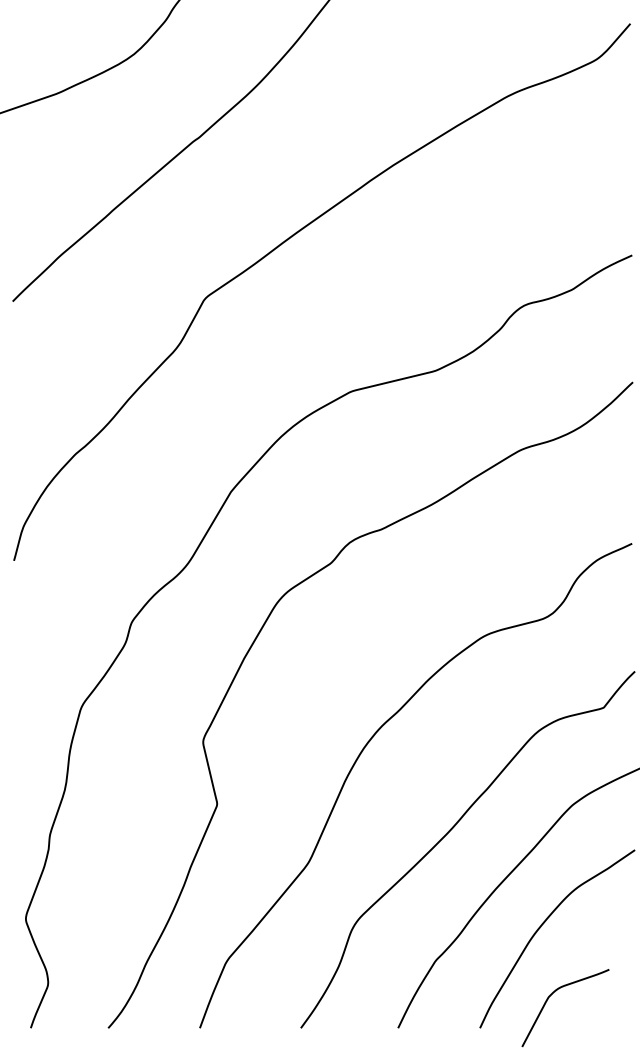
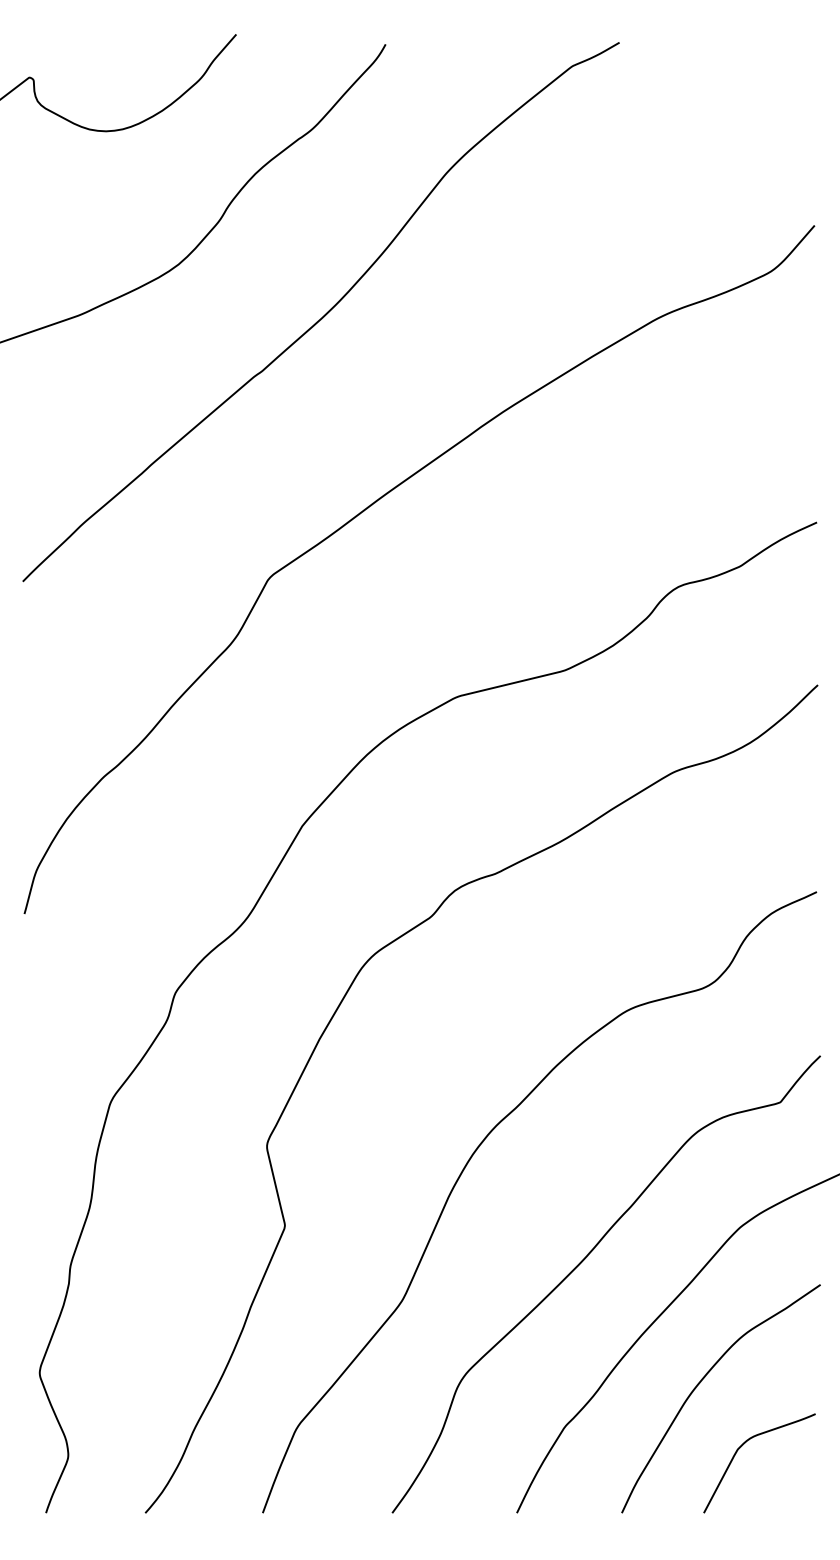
curve: (552, 994) -> (742, 1446), moved

